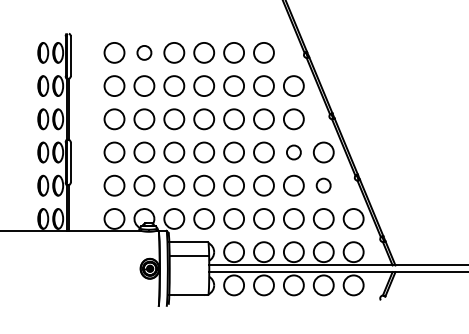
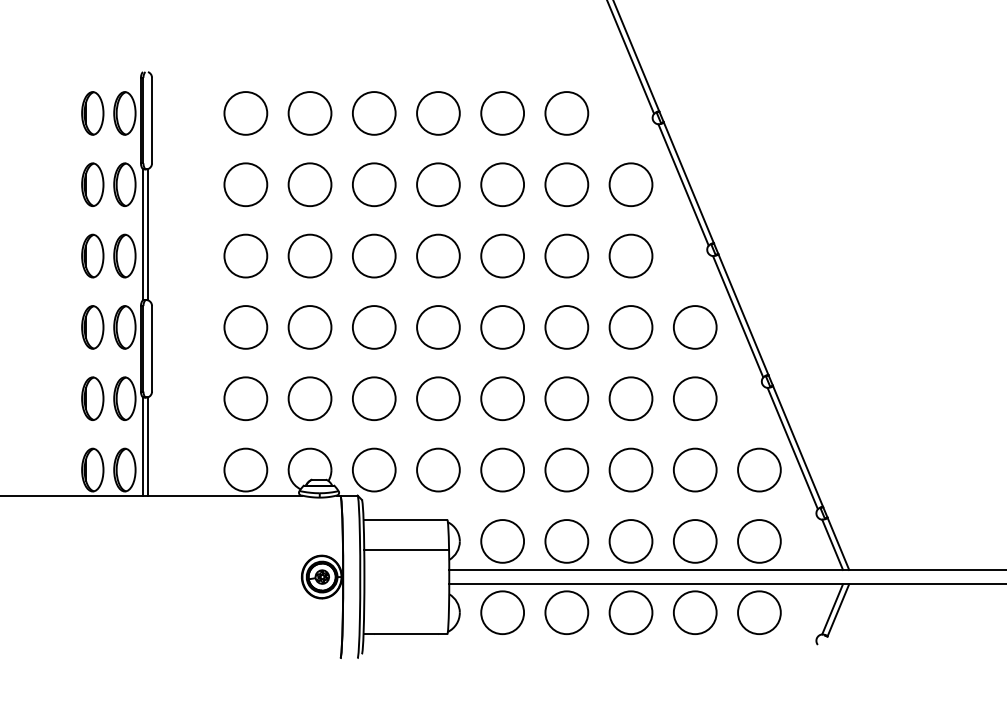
circle: (144, 52) -> (310, 112), size x1.43
circle: (293, 152) -> (630, 327), size x1.43
circle: (323, 185) -> (694, 398), size x1.43

